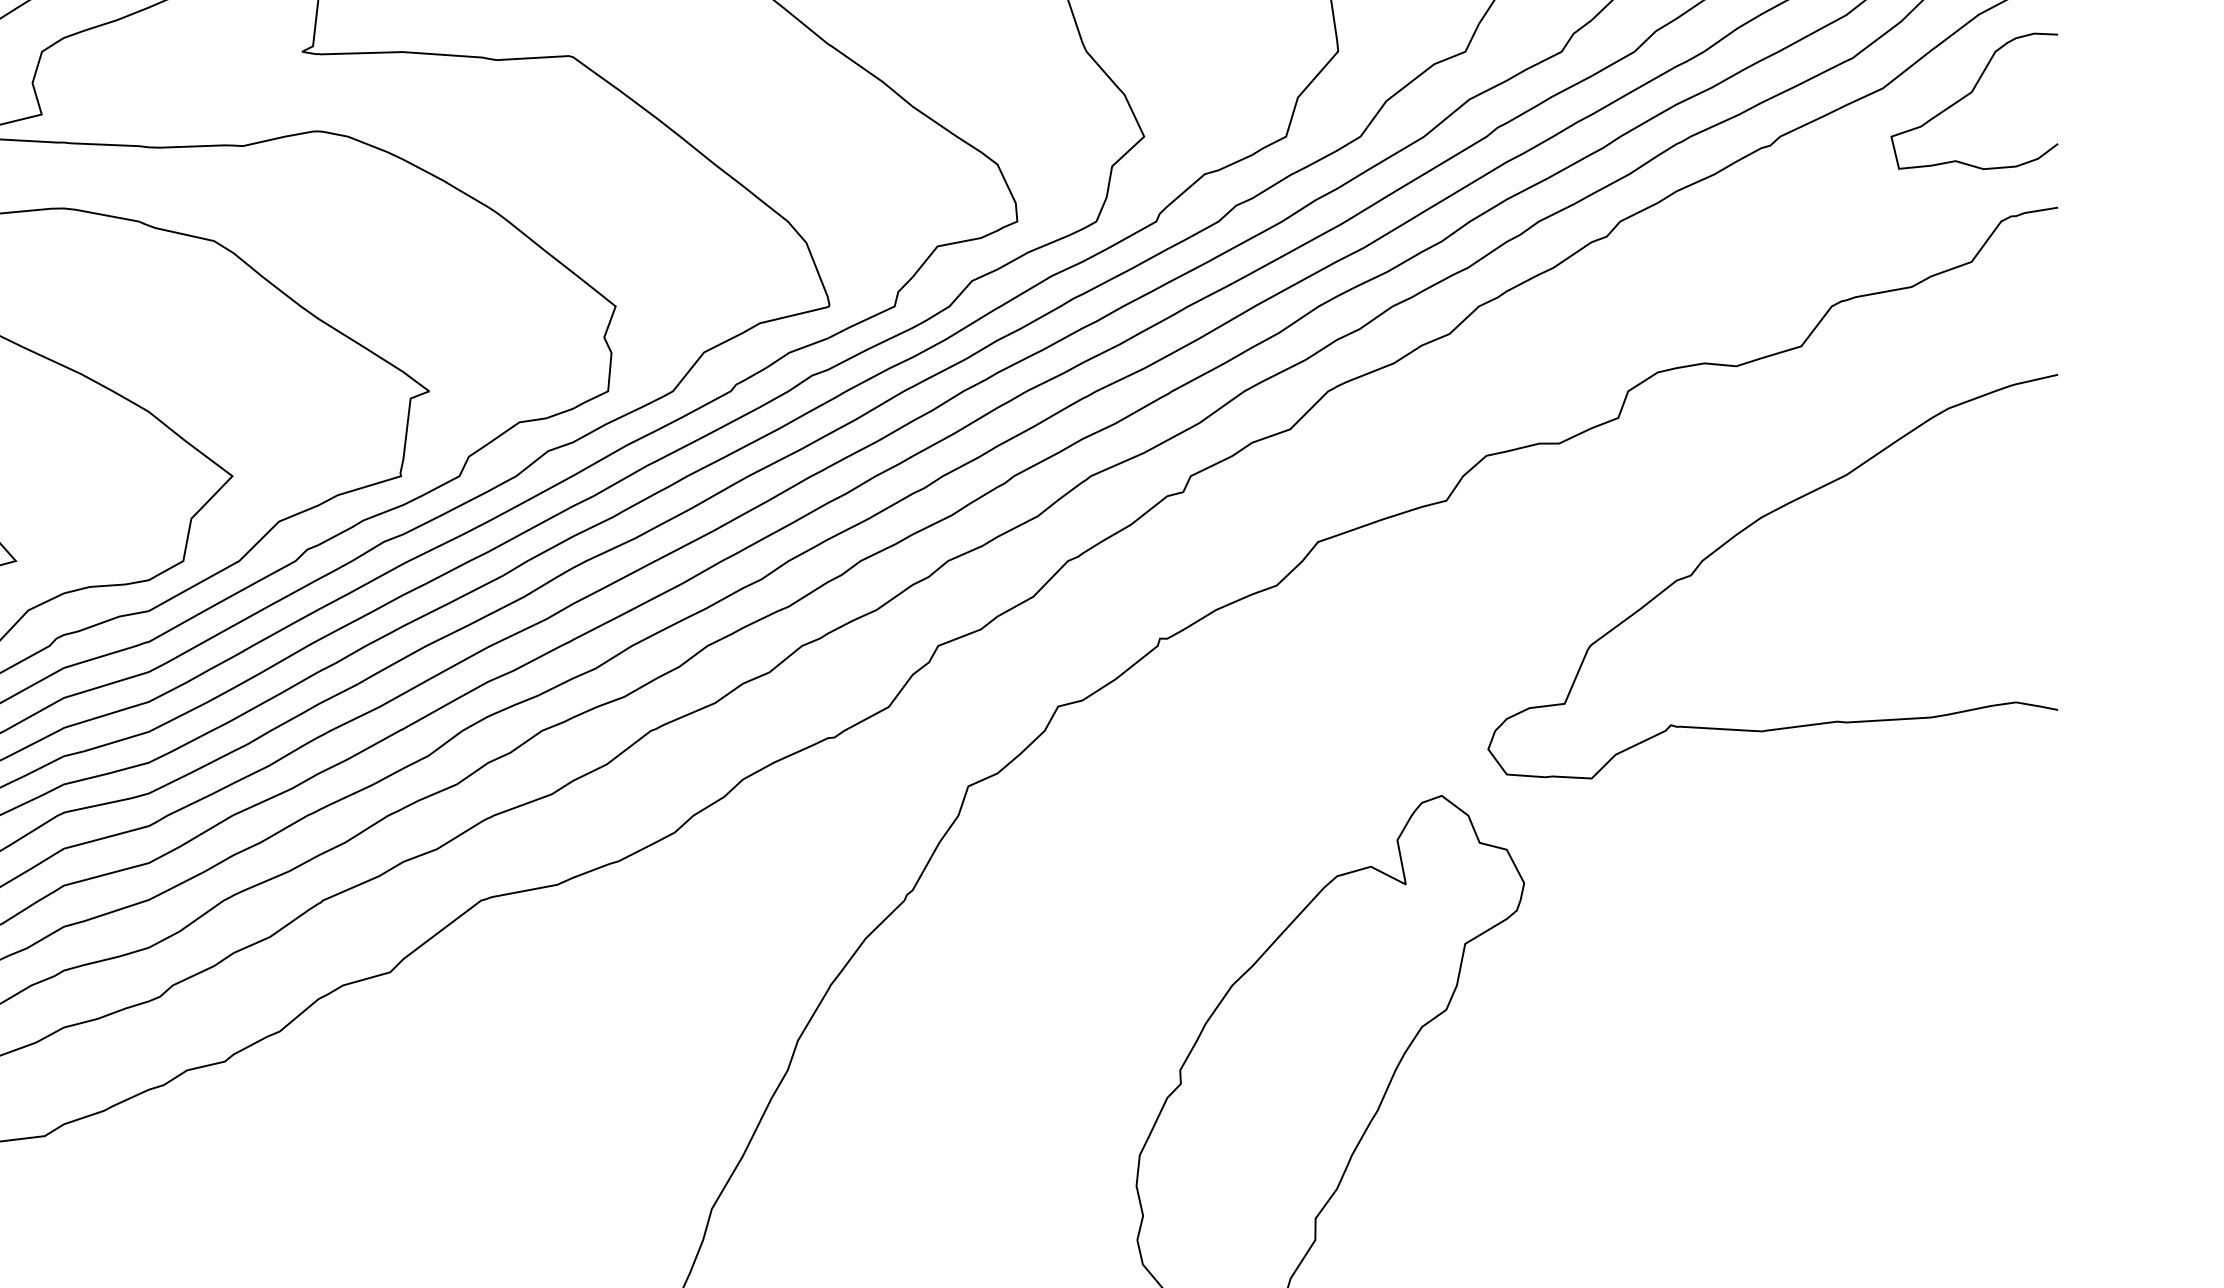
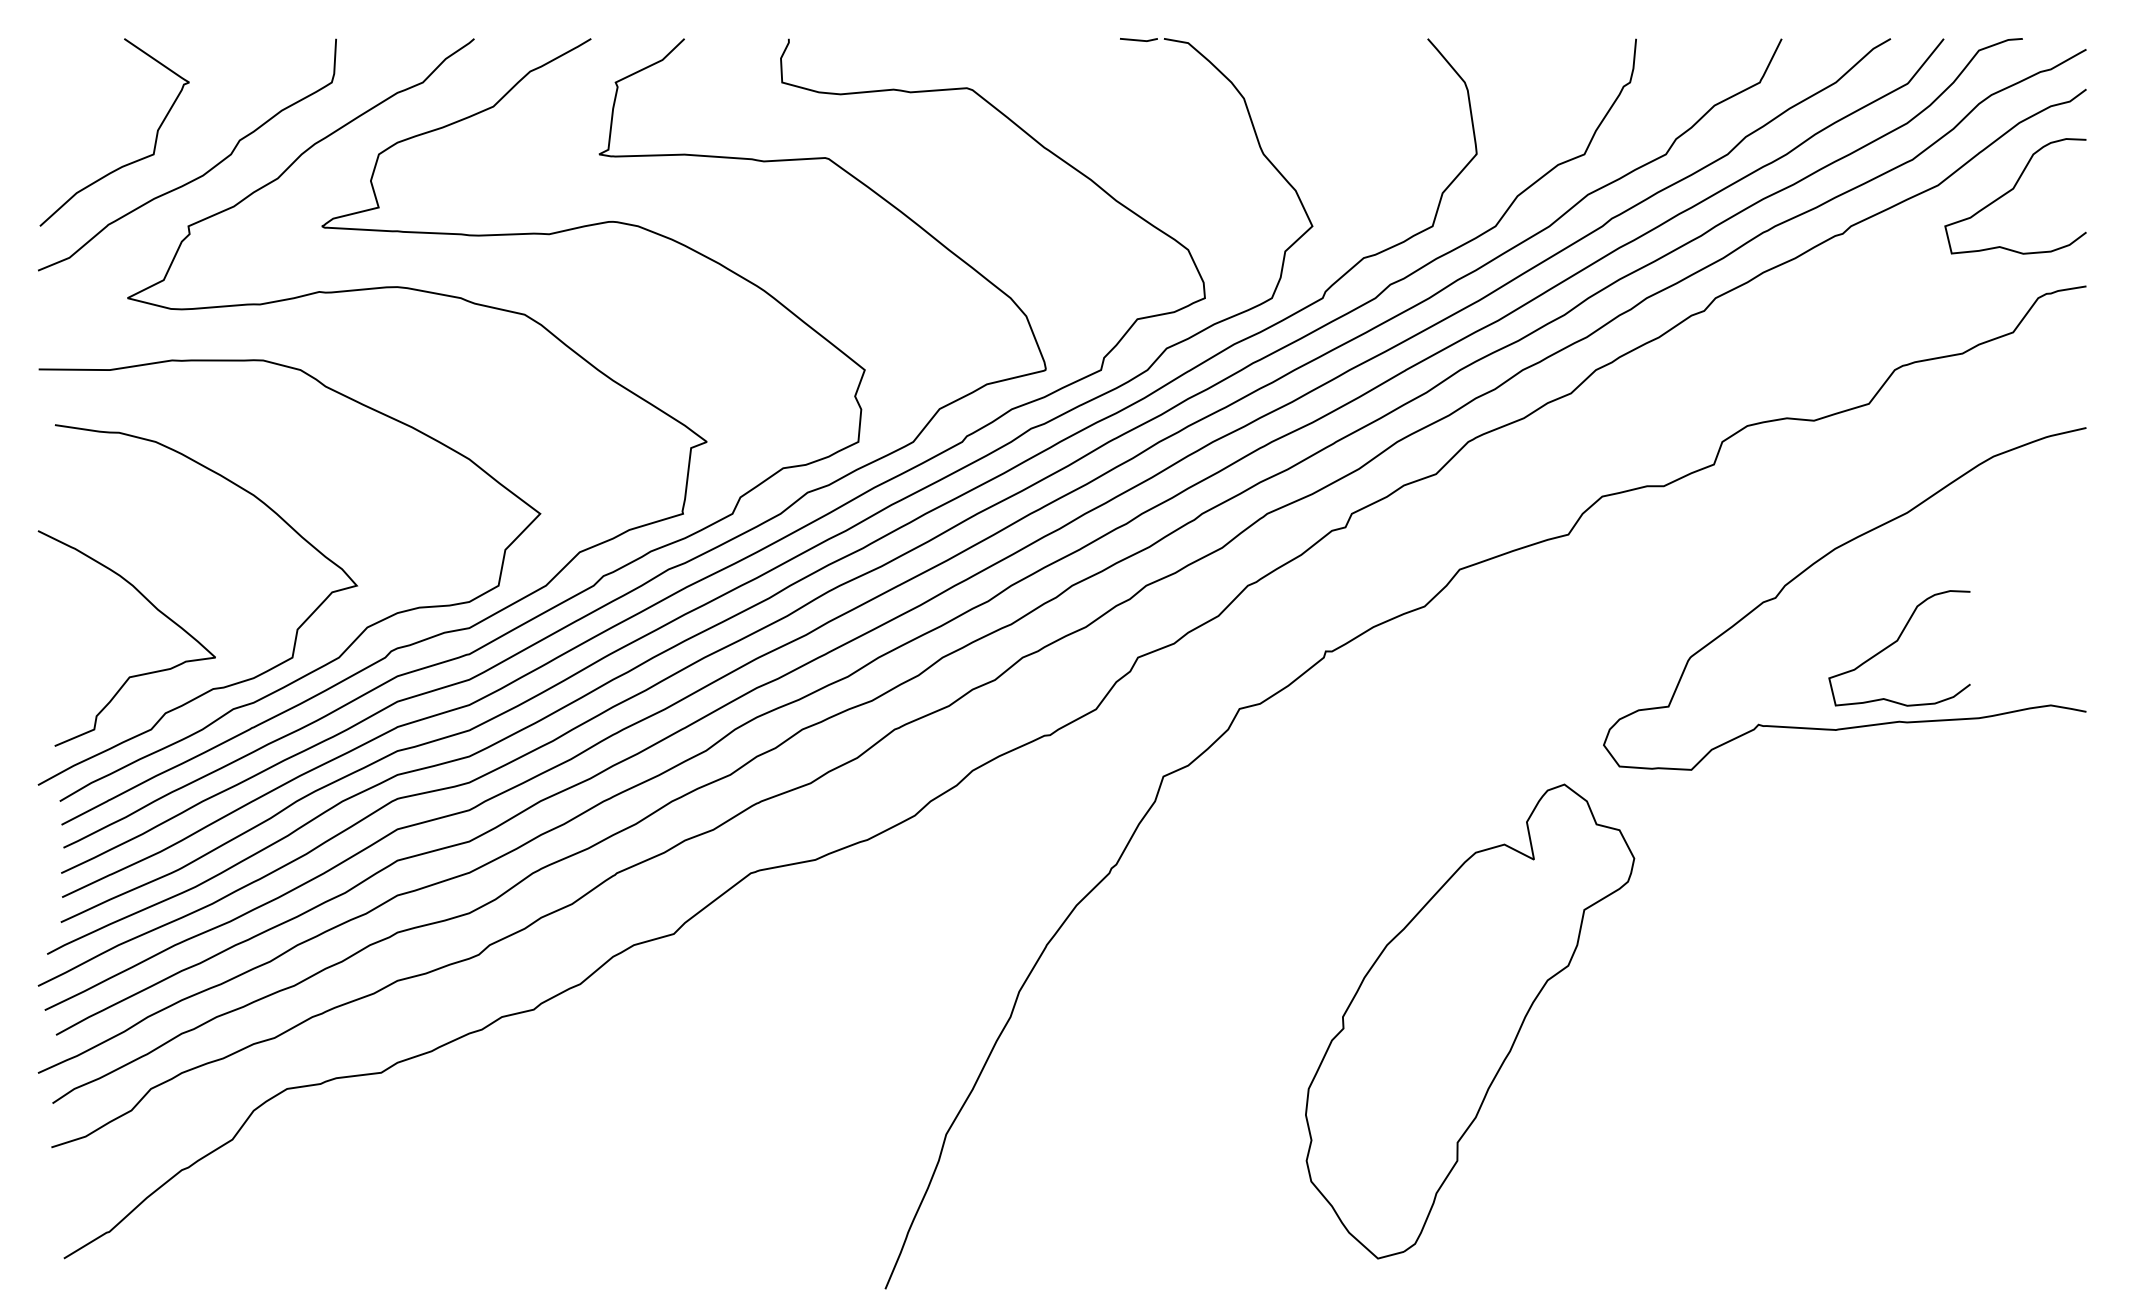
curve: (1833, 628) -> (1896, 642), added

